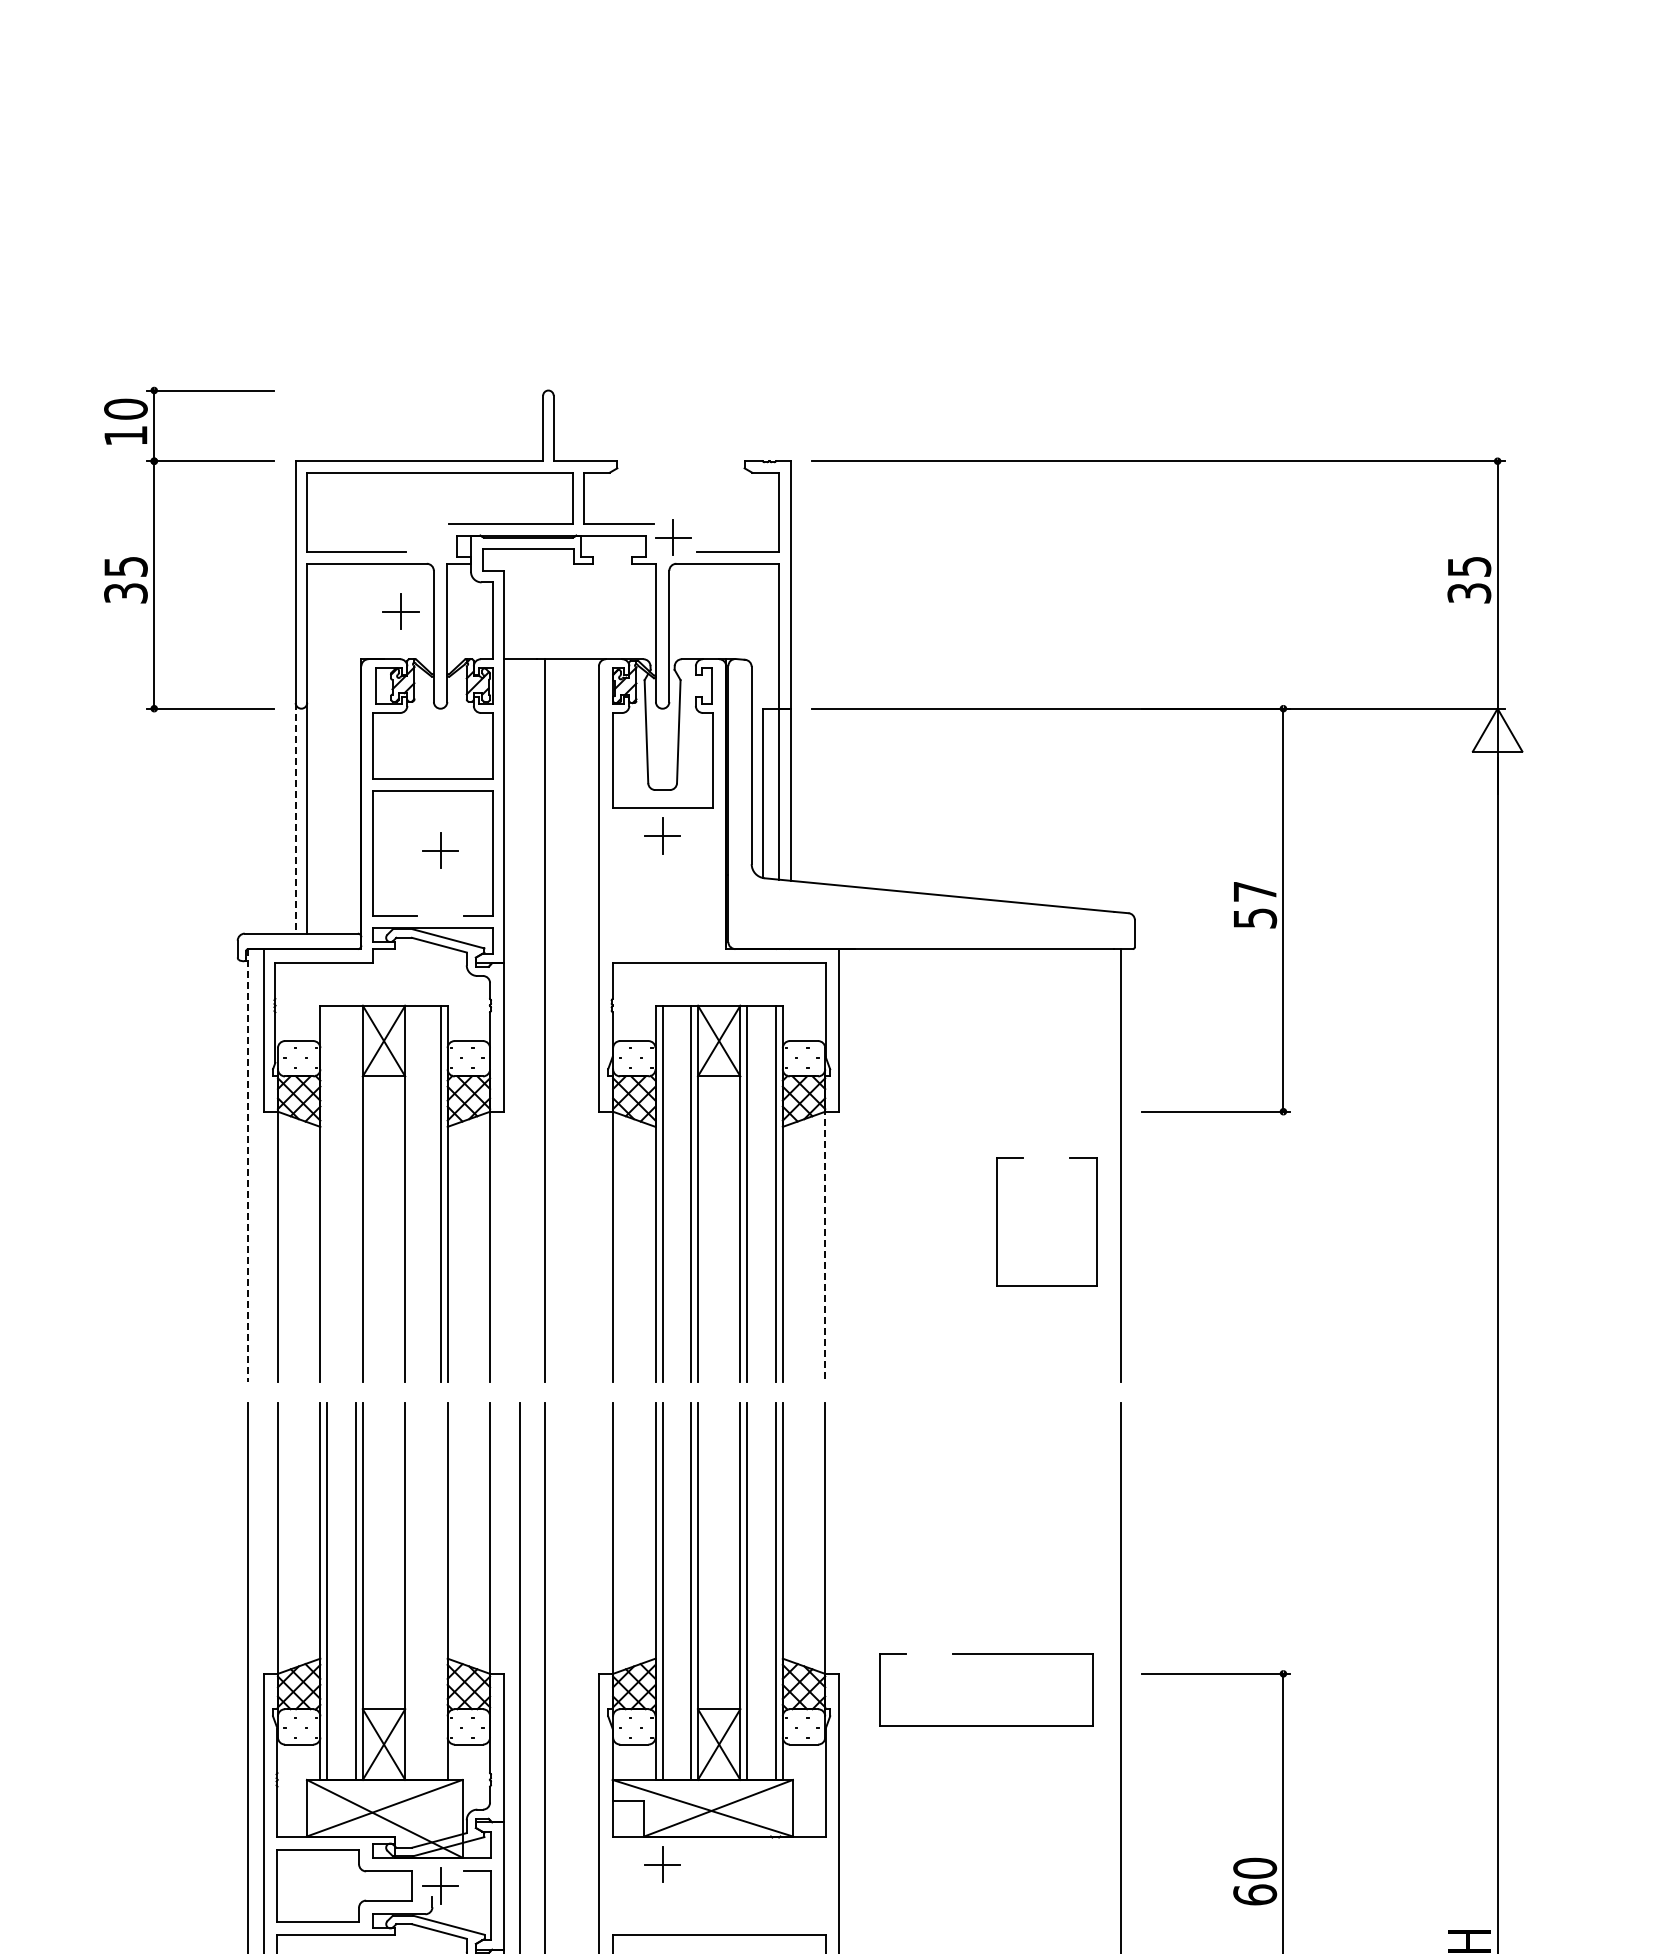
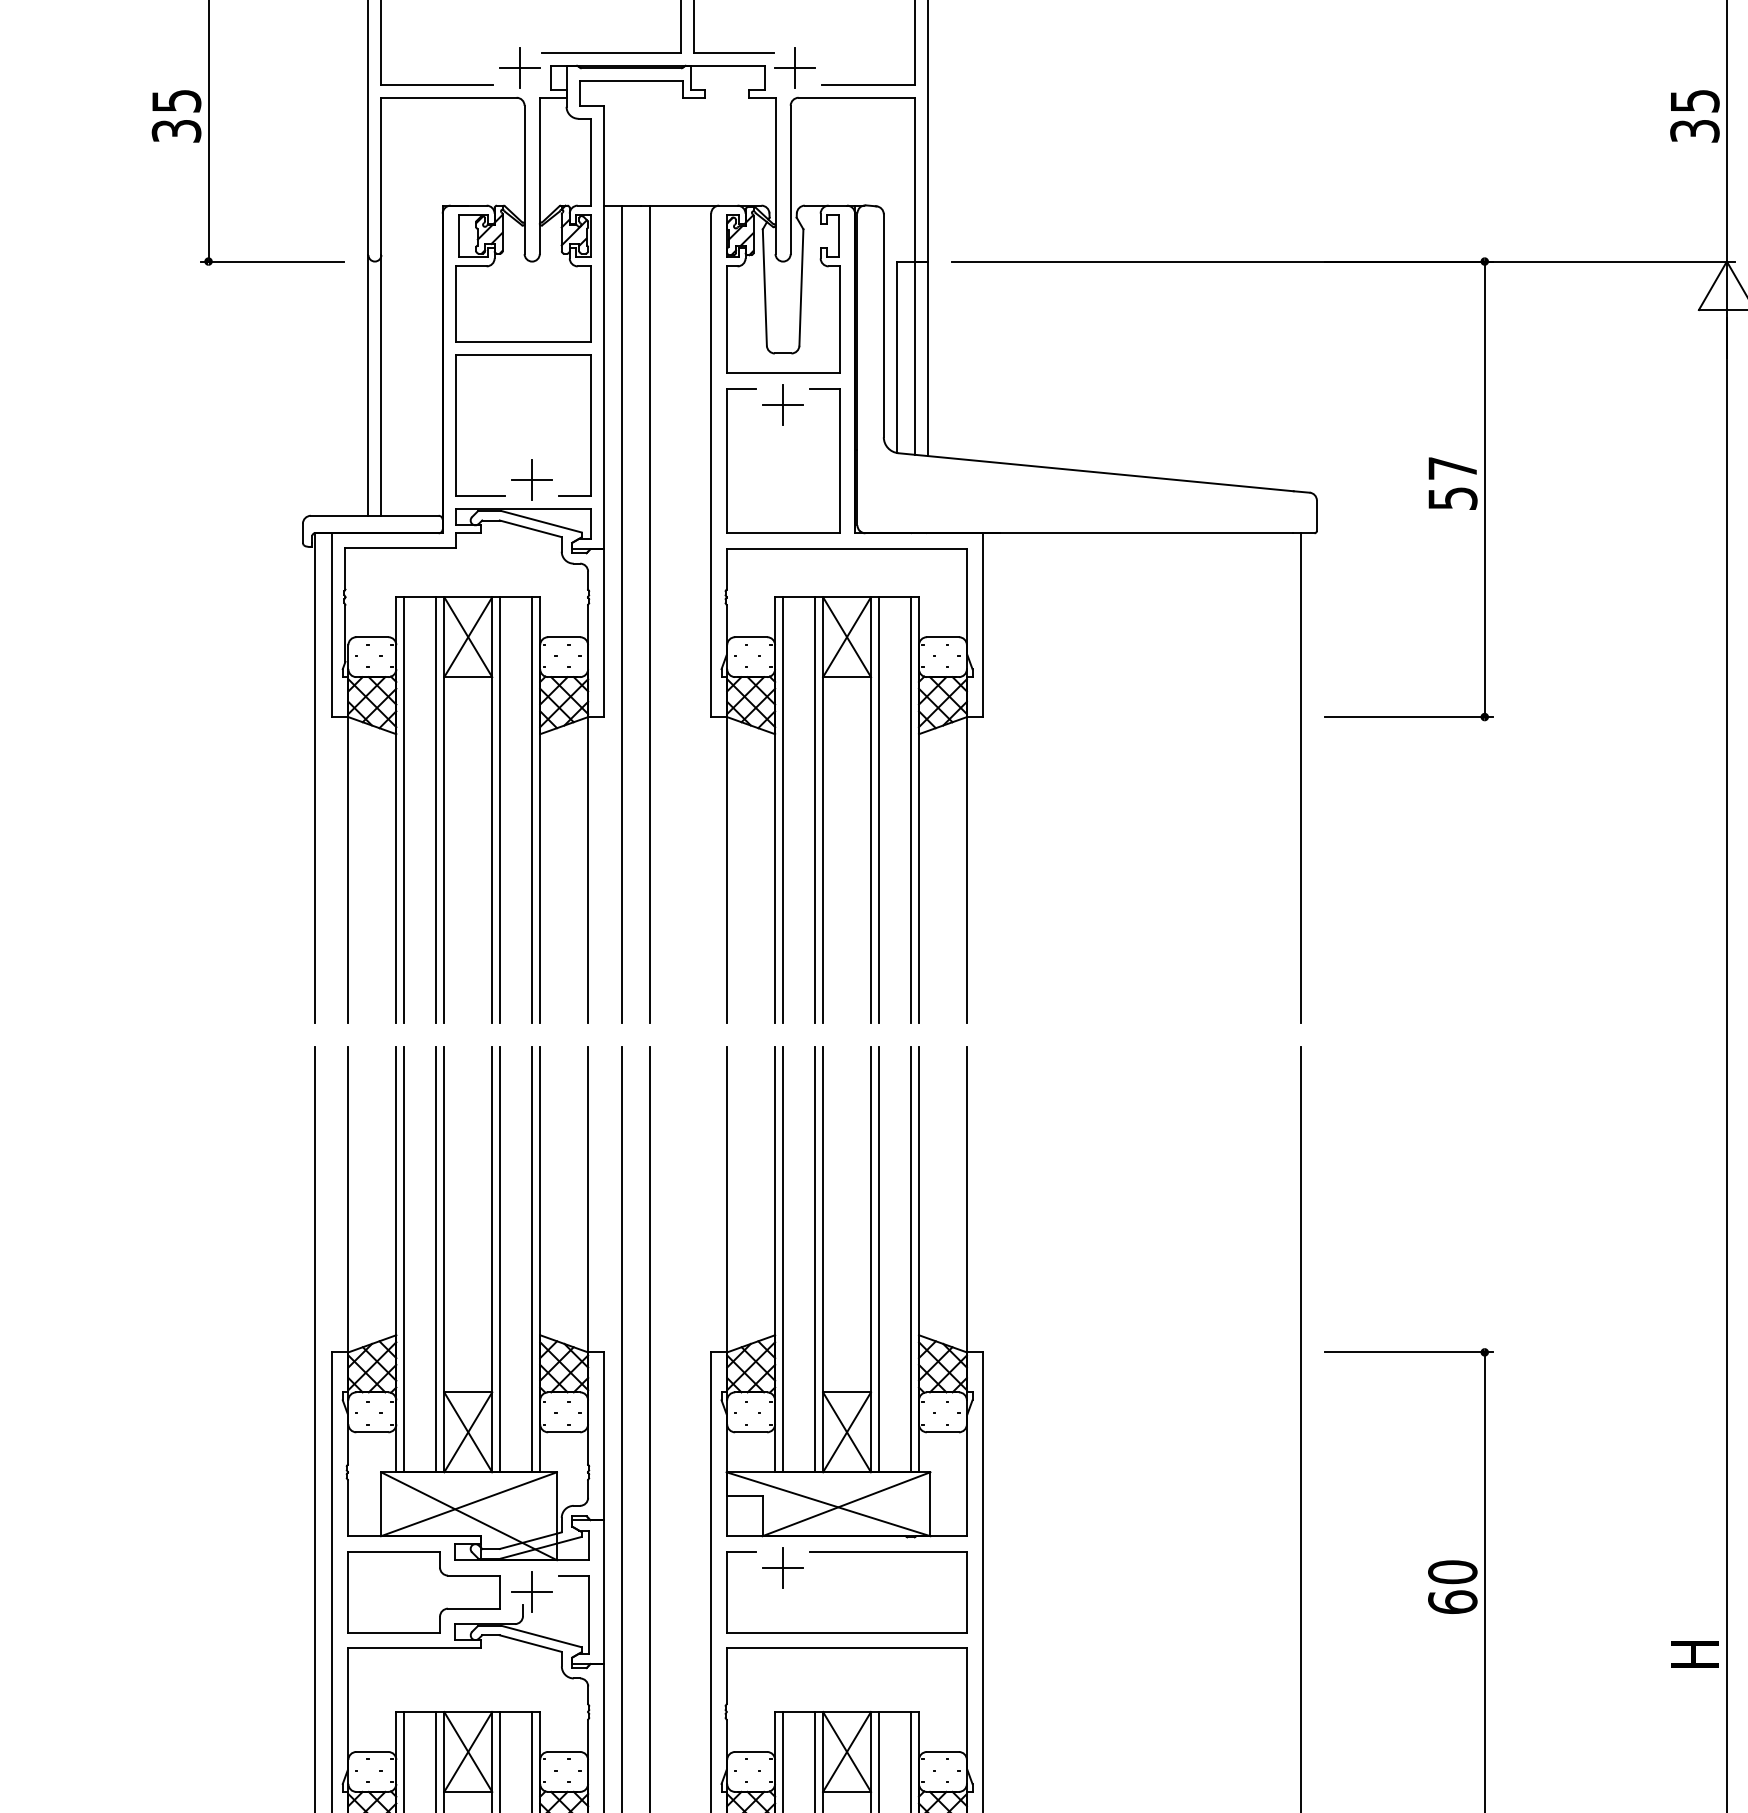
part: (400, 611) -> (519, 68), moved
line: (295, 818) -> (368, 385), dashed -> solid
part: (440, 850) -> (532, 479), moved
line: (519, 1020) -> (621, 613), added
line: (248, 1165) -> (315, 777), dashed -> solid
line: (327, 1193) -> (404, 809), added
line: (355, 1193) -> (436, 809), added
line: (412, 1193) -> (500, 809), added
part: (997, 1221) -> (727, 460), moved
line: (825, 1245) -> (967, 868), dashed -> solid
line: (412, 1591) -> (500, 1259), added
line: (440, 1591) -> (532, 1259), added
part: (986, 1654) -> (847, 1552), moved

